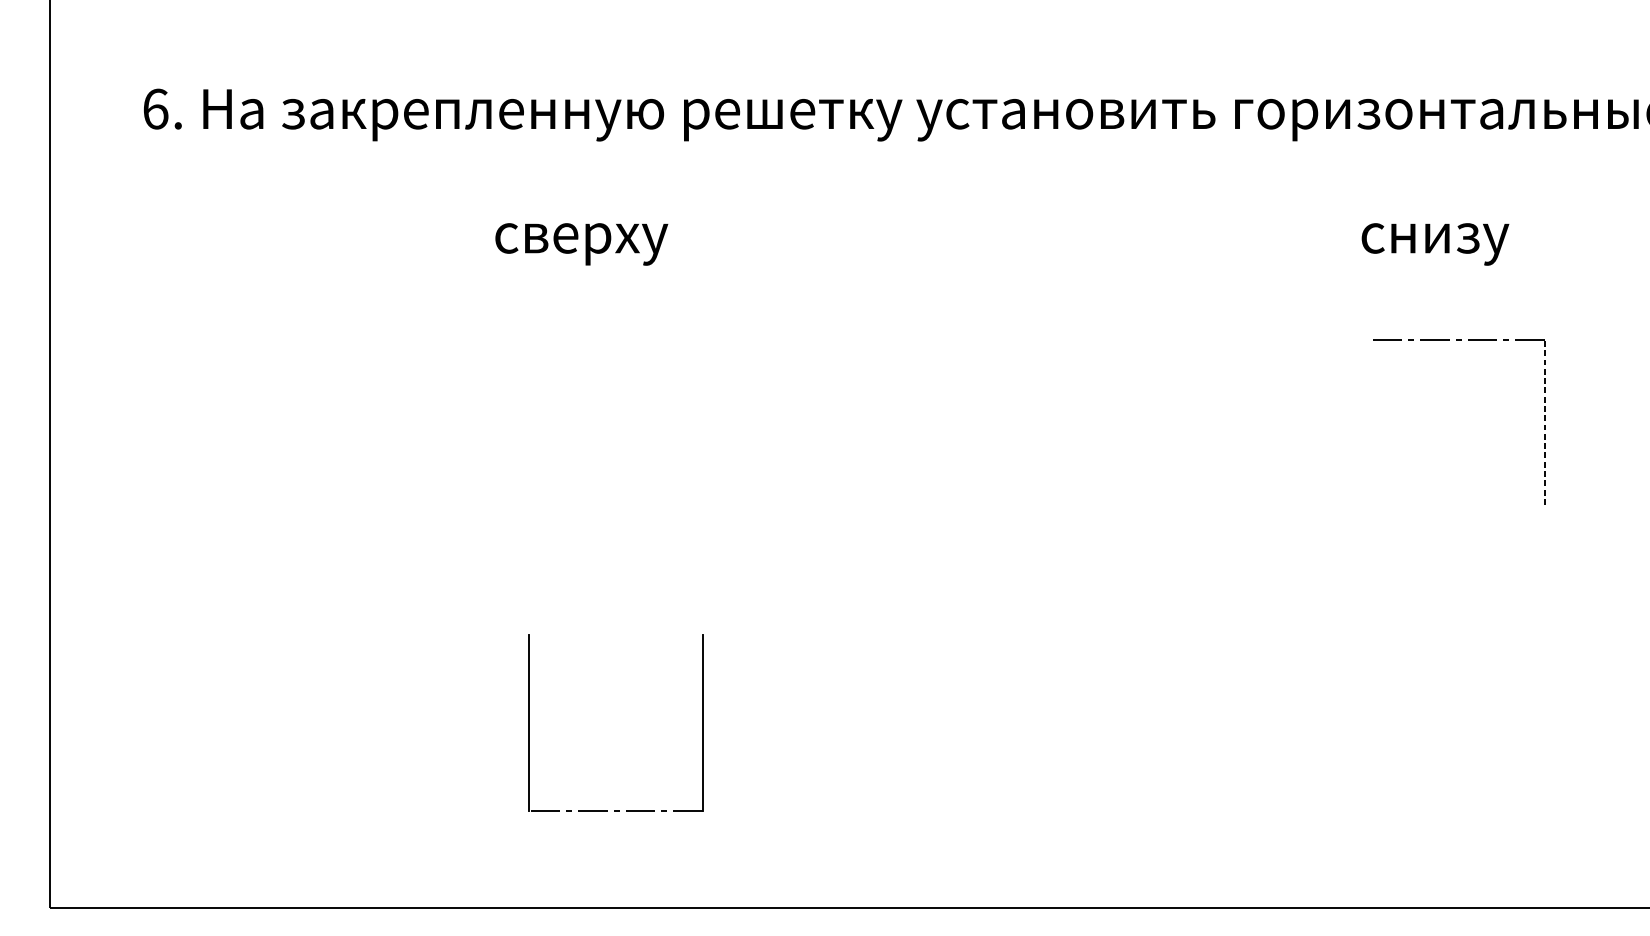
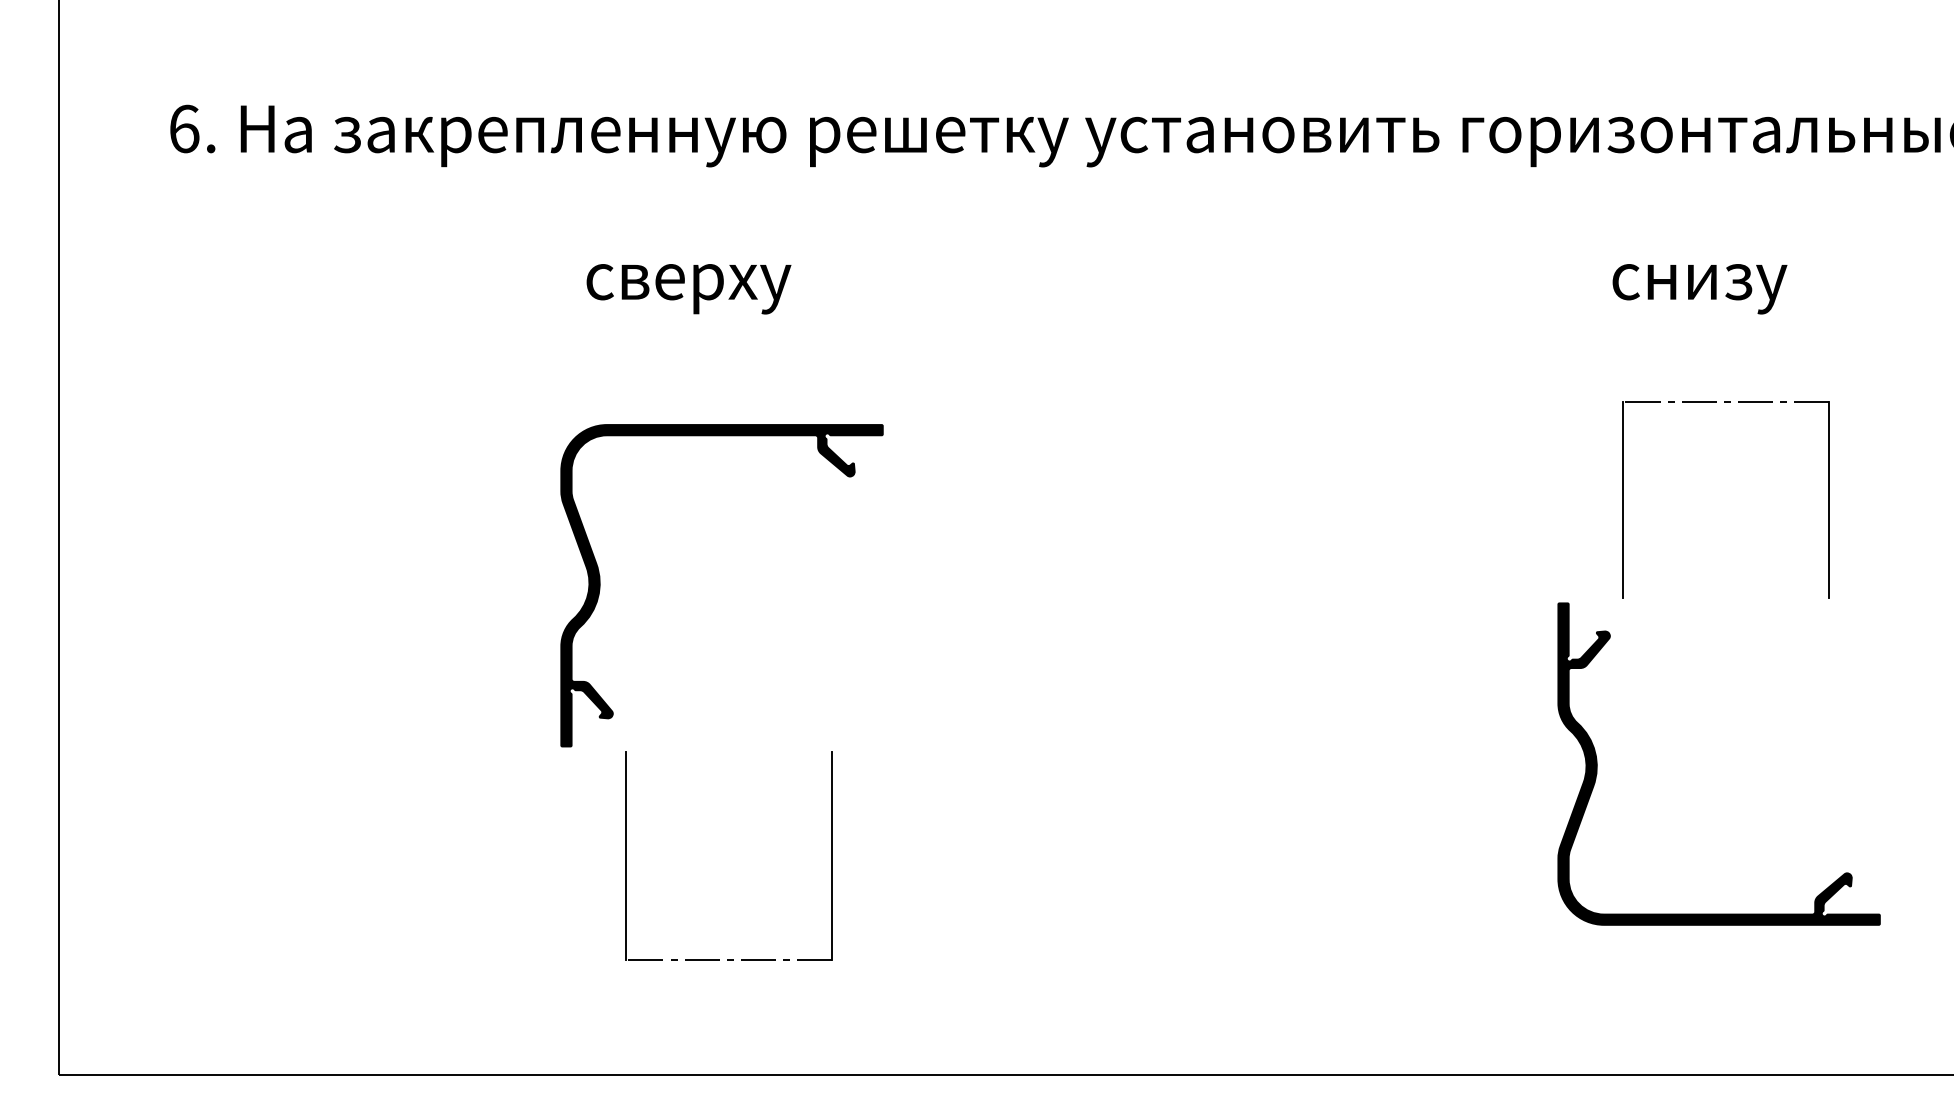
line: (1370, 421) -> (1623, 499), added
line: (1544, 421) -> (1829, 499), dashed -> solid
part: (507, 494) -> (600, 585), added
fill: (1451, 644) -> (1718, 763), added

